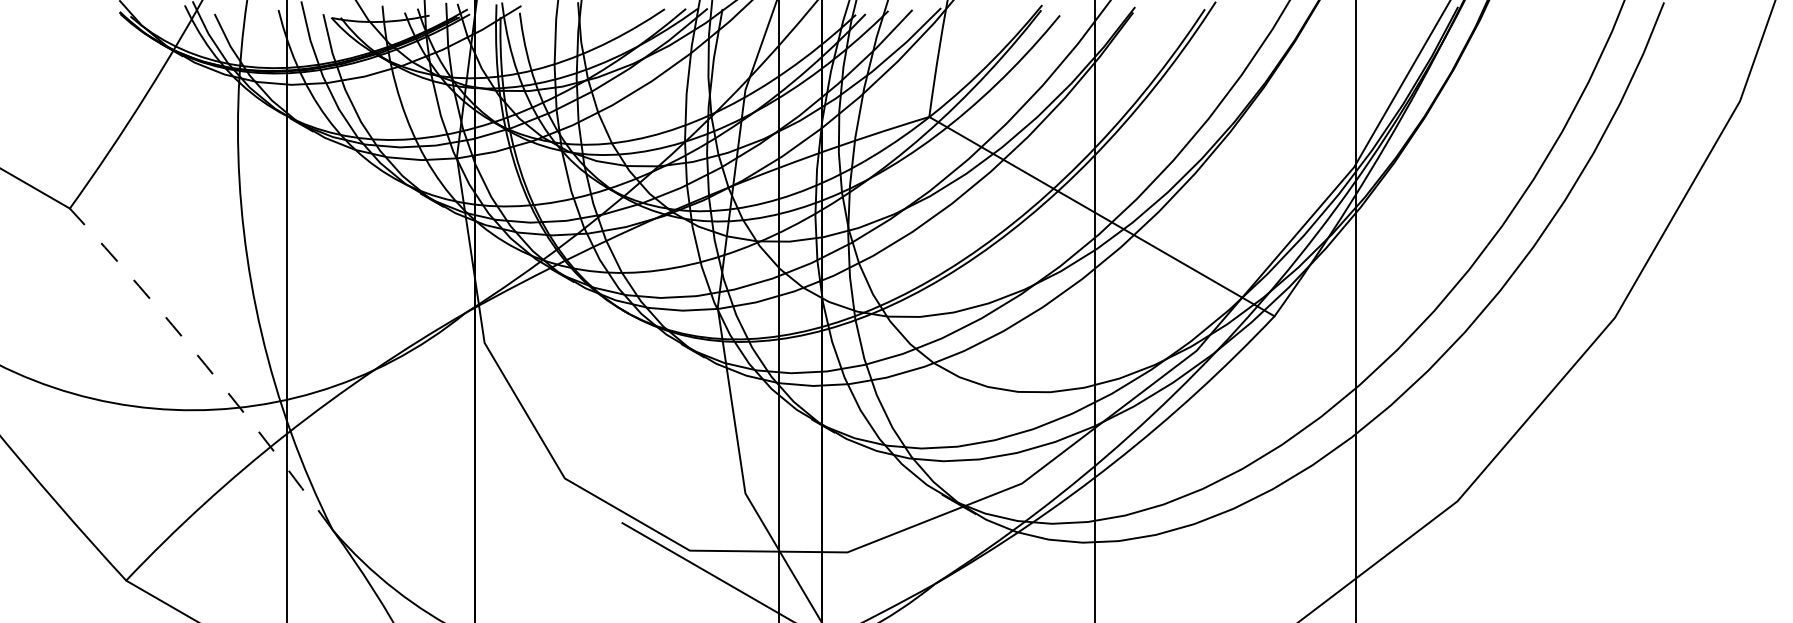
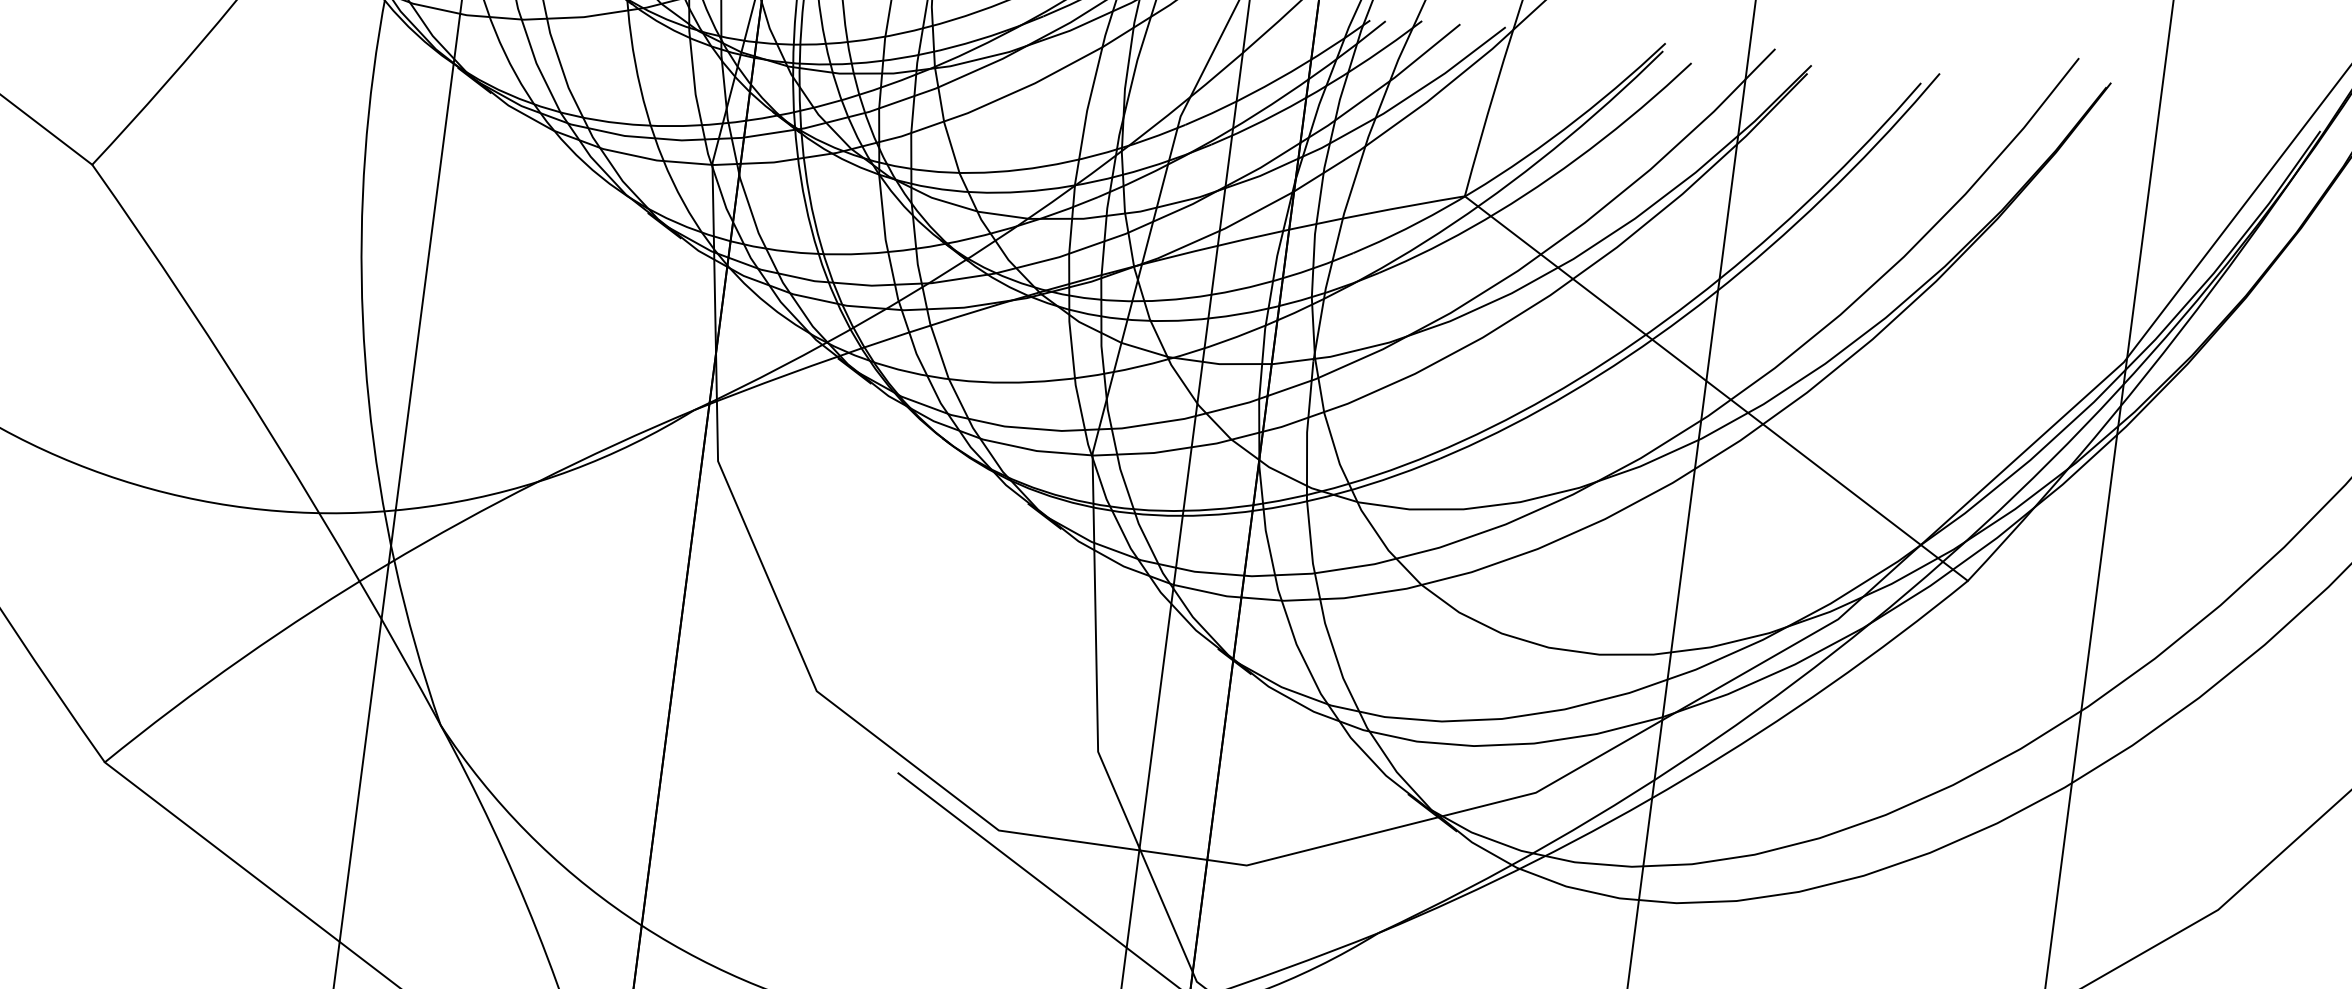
arc: (205, 365) -> (273, 439), dashed -> solid

